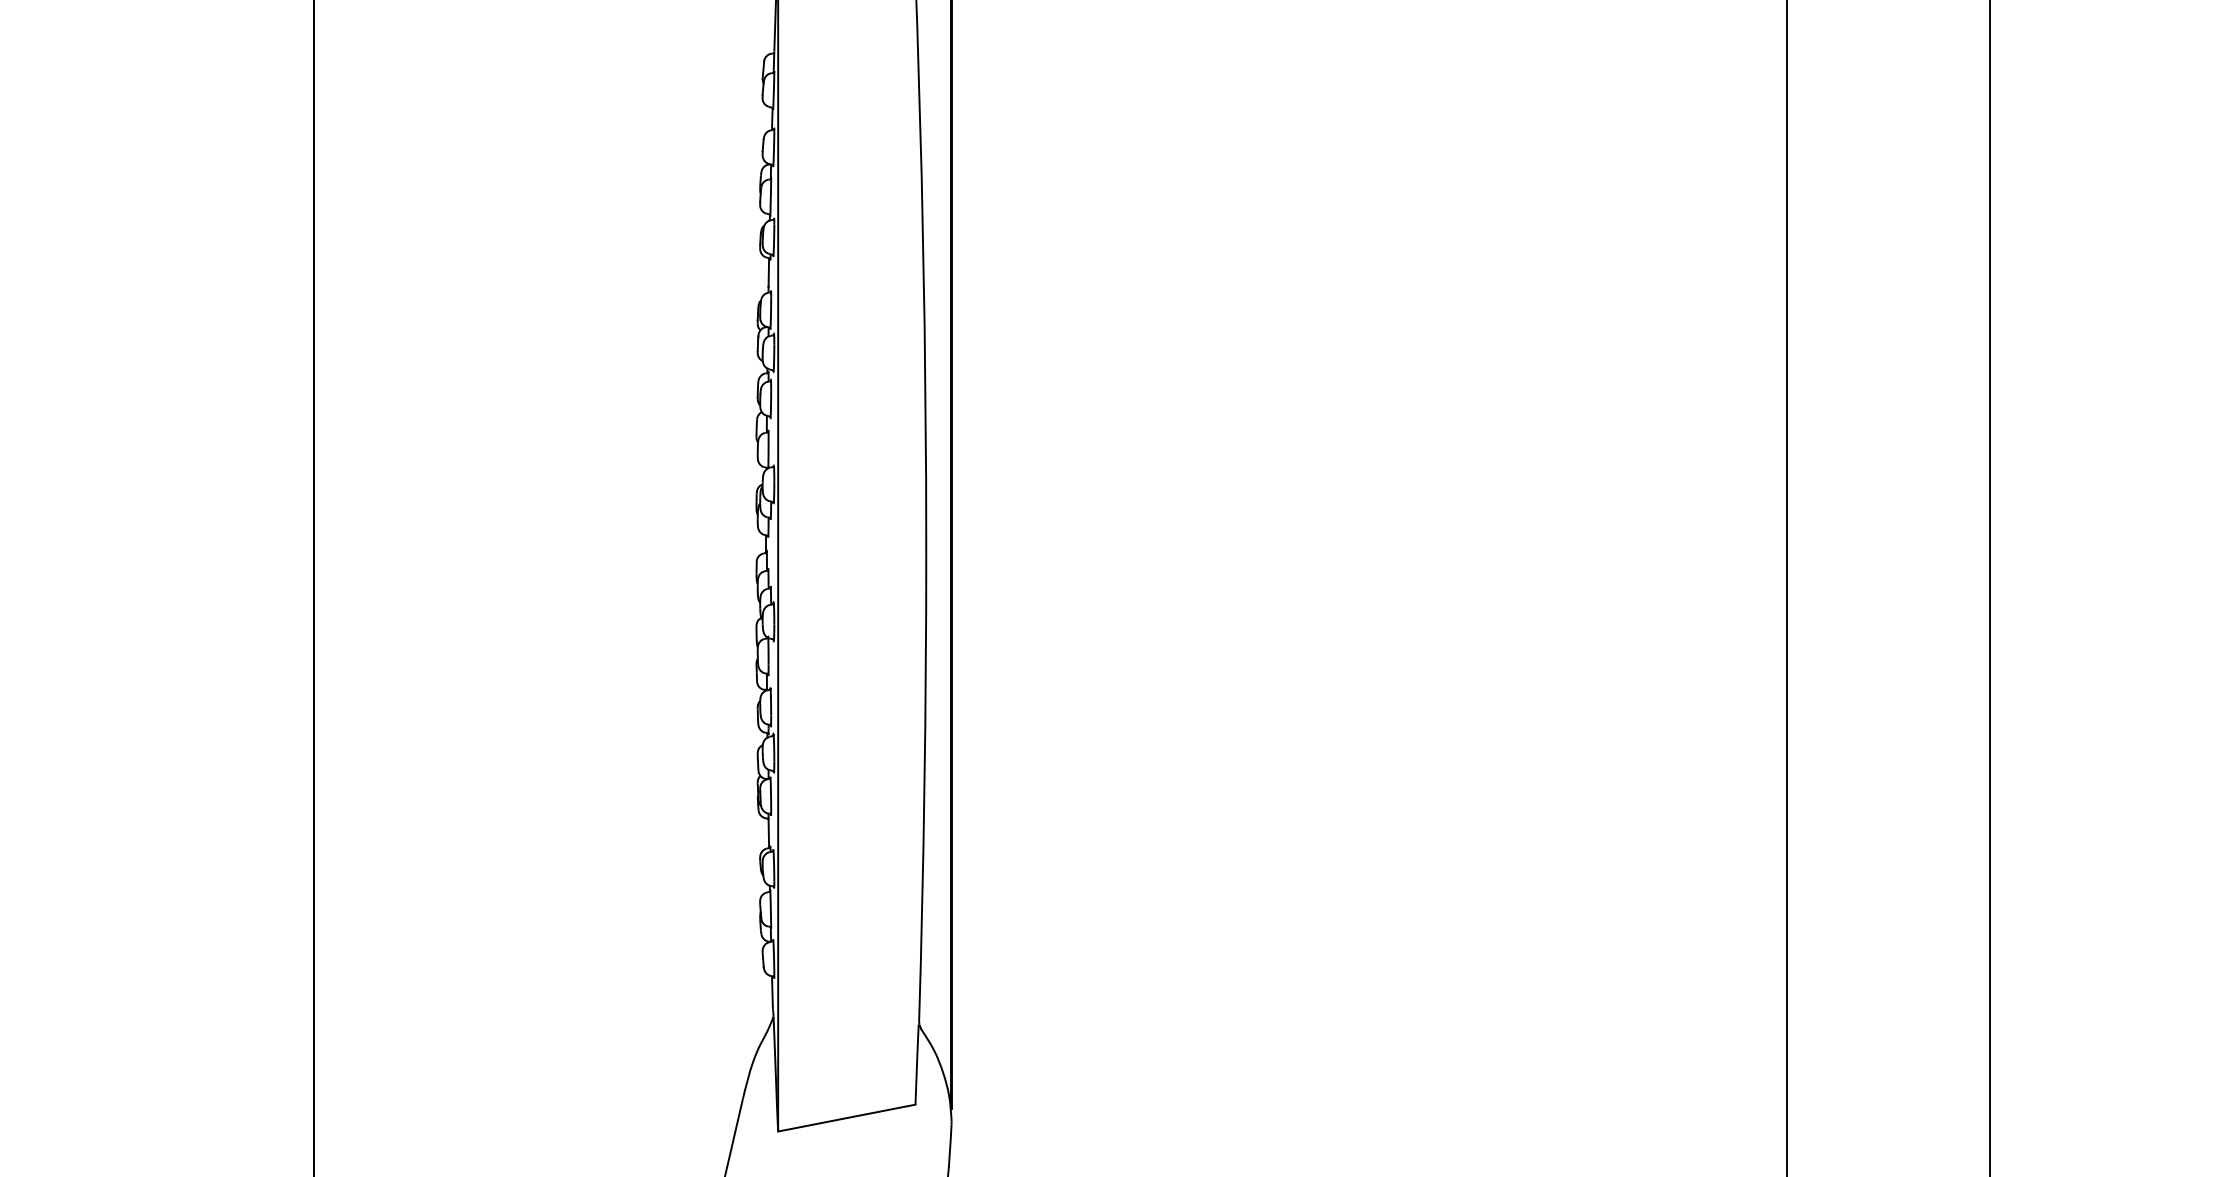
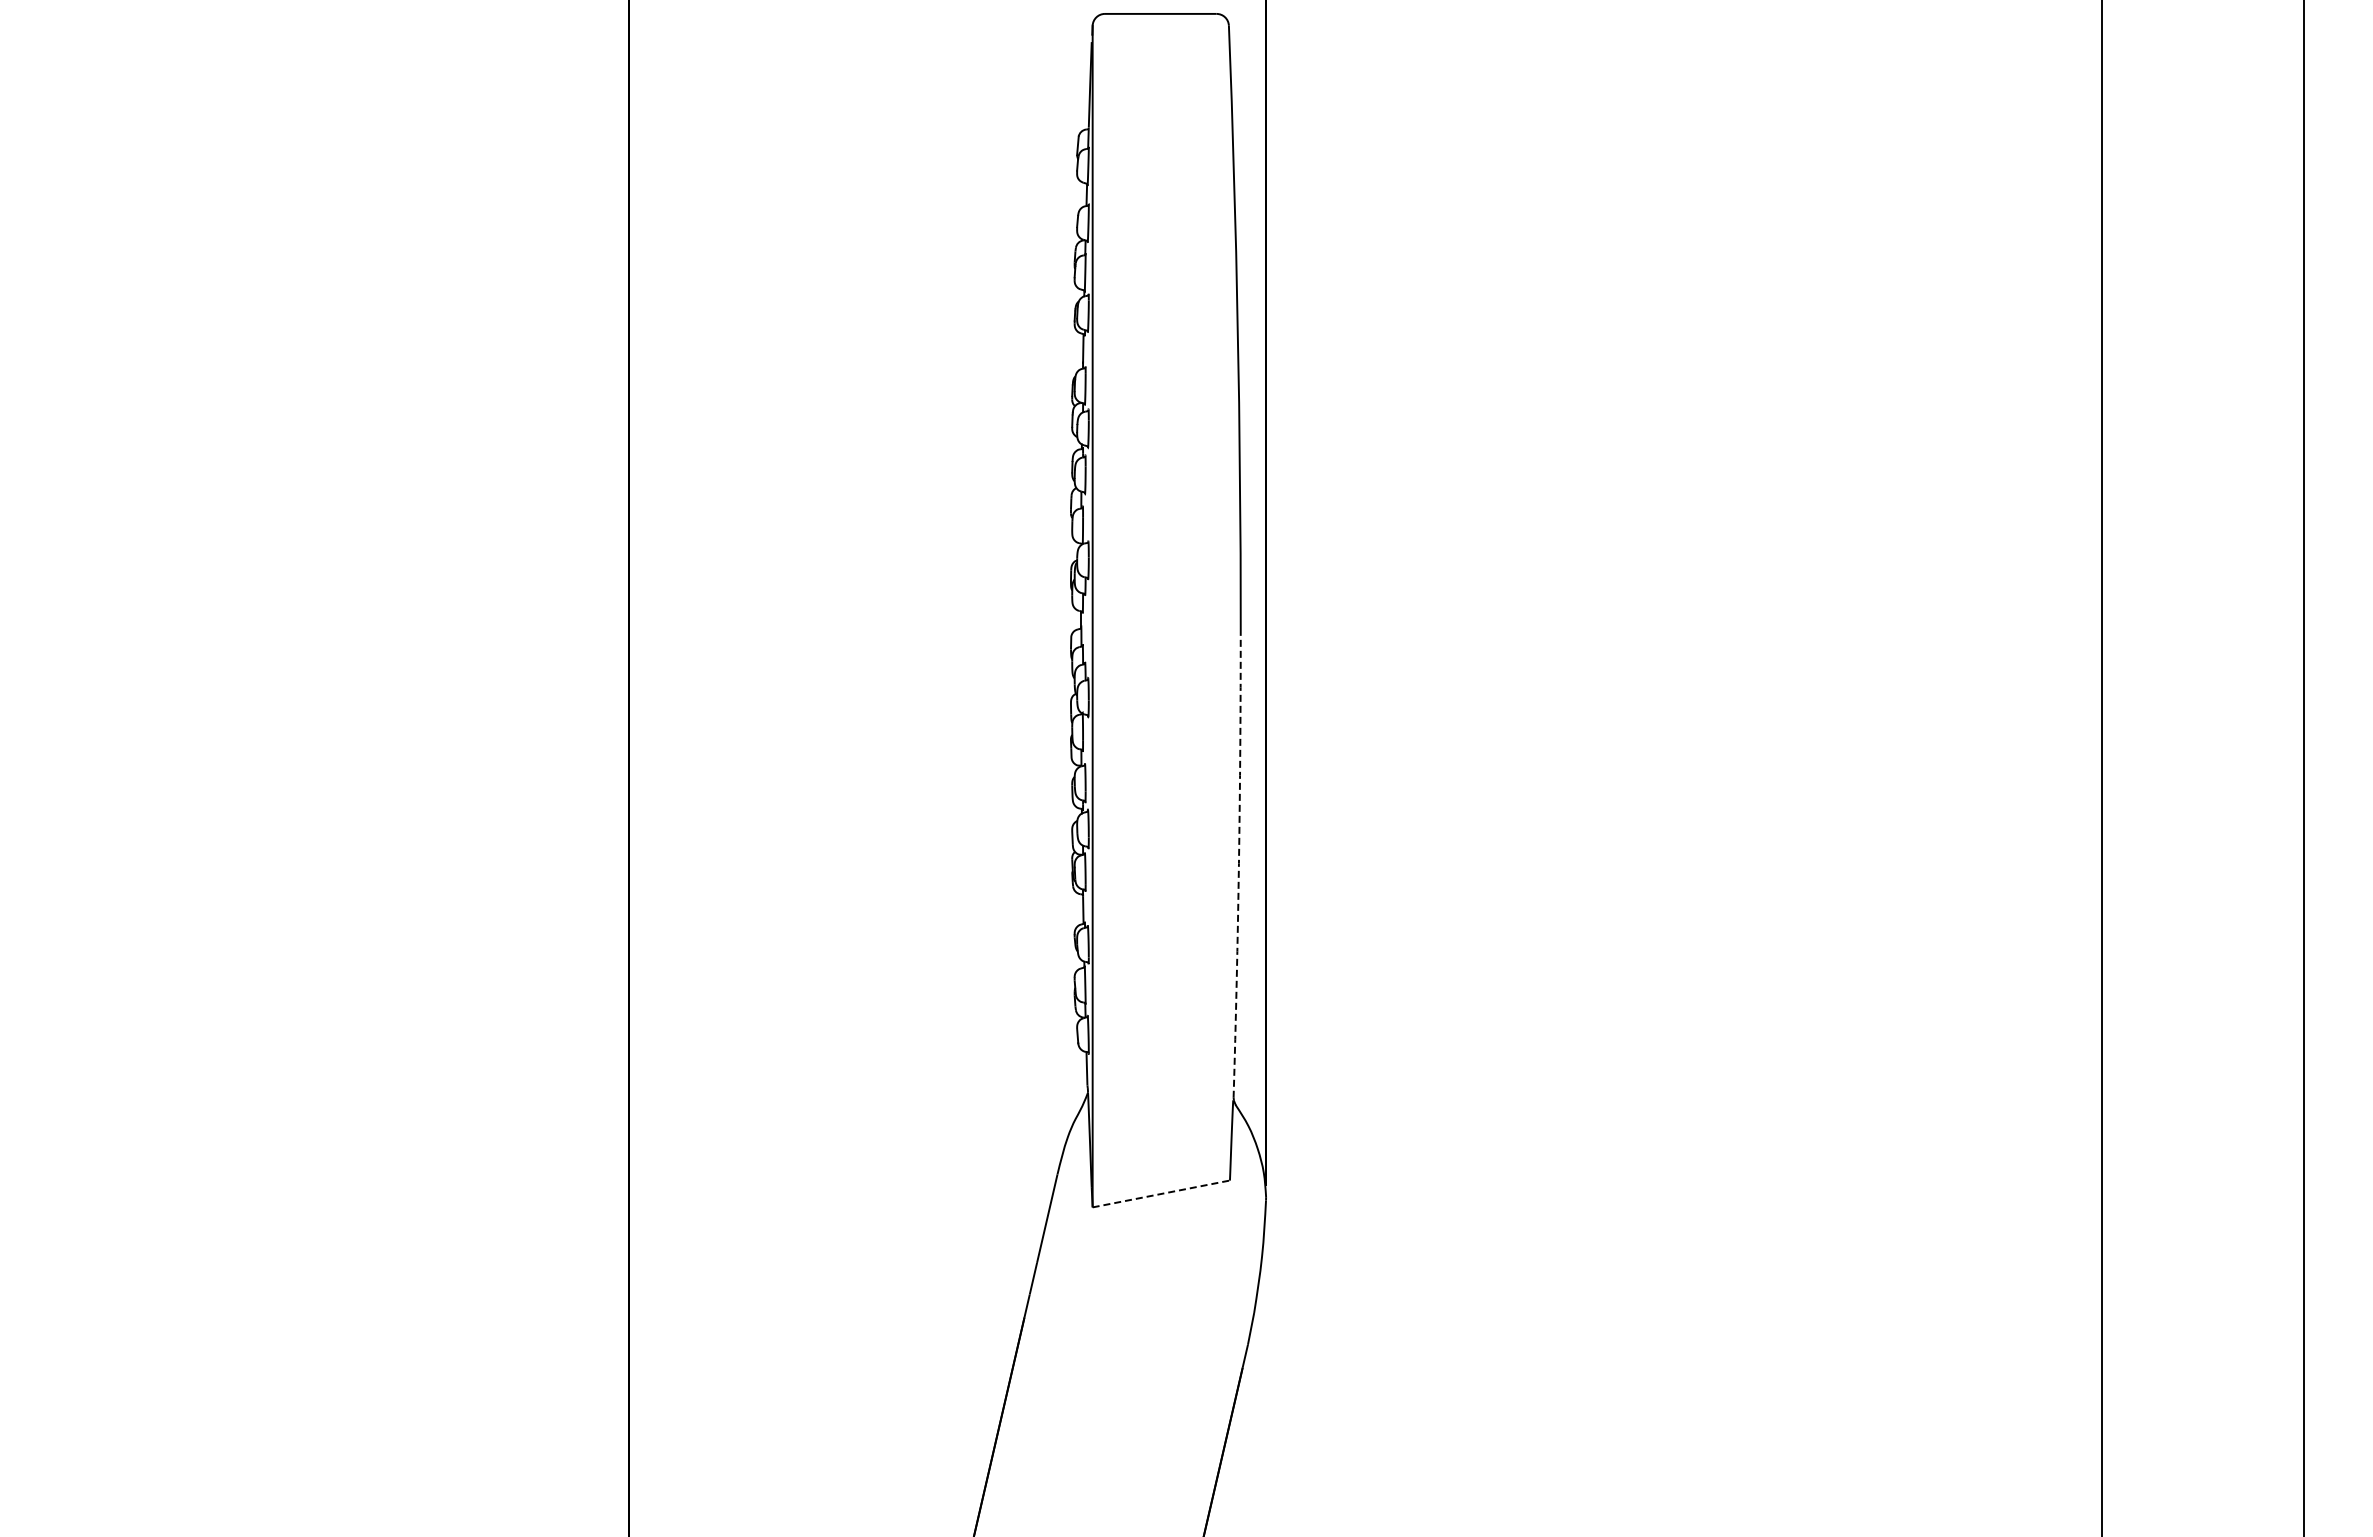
arc: (924, 787) -> (1238, 863), solid -> dashed
line: (847, 1117) -> (1161, 1193), solid -> dashed

